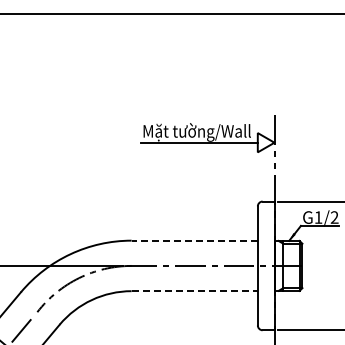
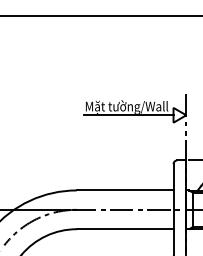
line: (194, 240) -> (124, 190), dashed -> solid
line: (195, 291) -> (125, 229), dashed -> solid

